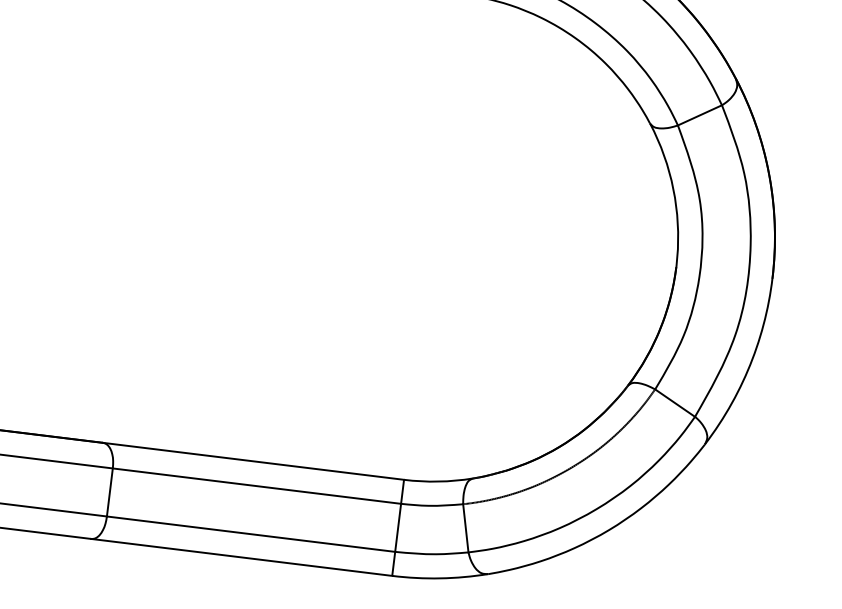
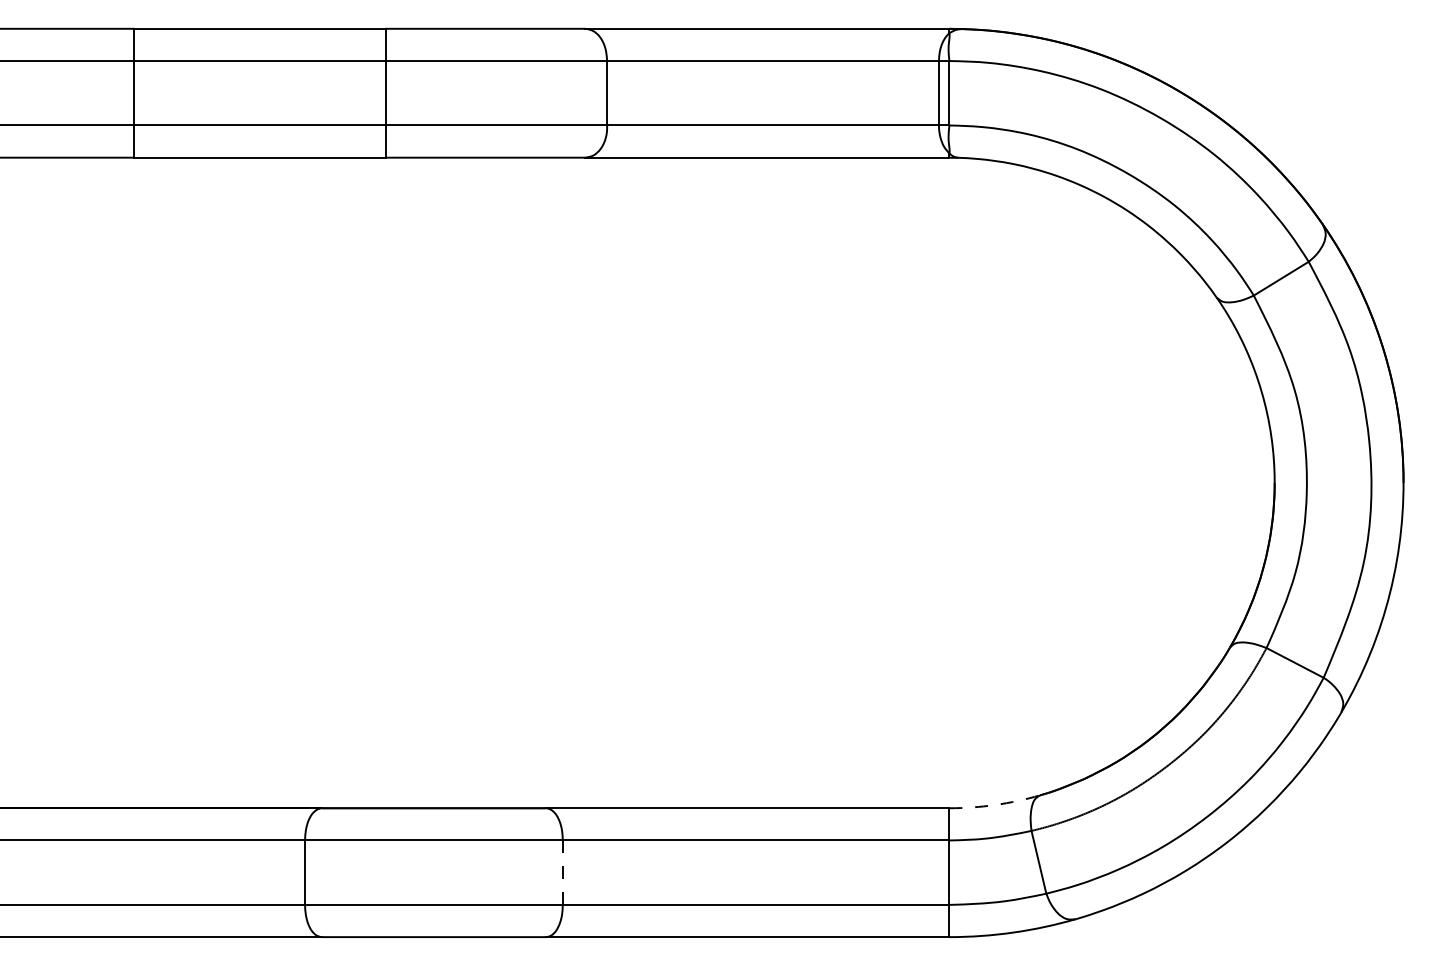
arc: (438, 481) -> (995, 805), solid -> dashed
line: (109, 492) -> (562, 872), solid -> dashed

